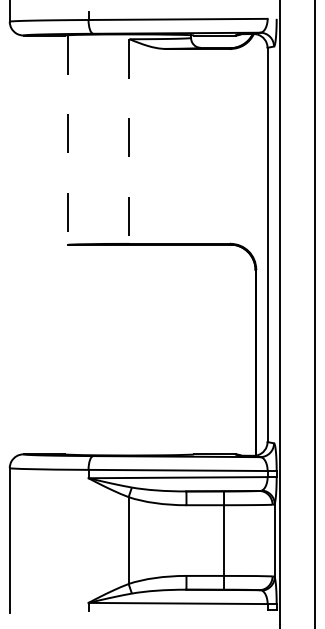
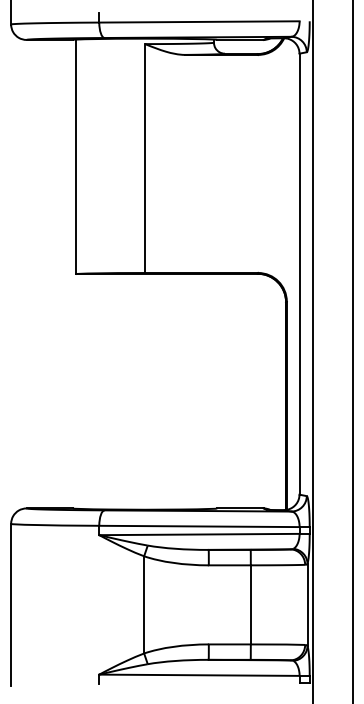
line: (67, 140) -> (75, 157), dashed -> solid
line: (129, 142) -> (145, 159), dashed -> solid

